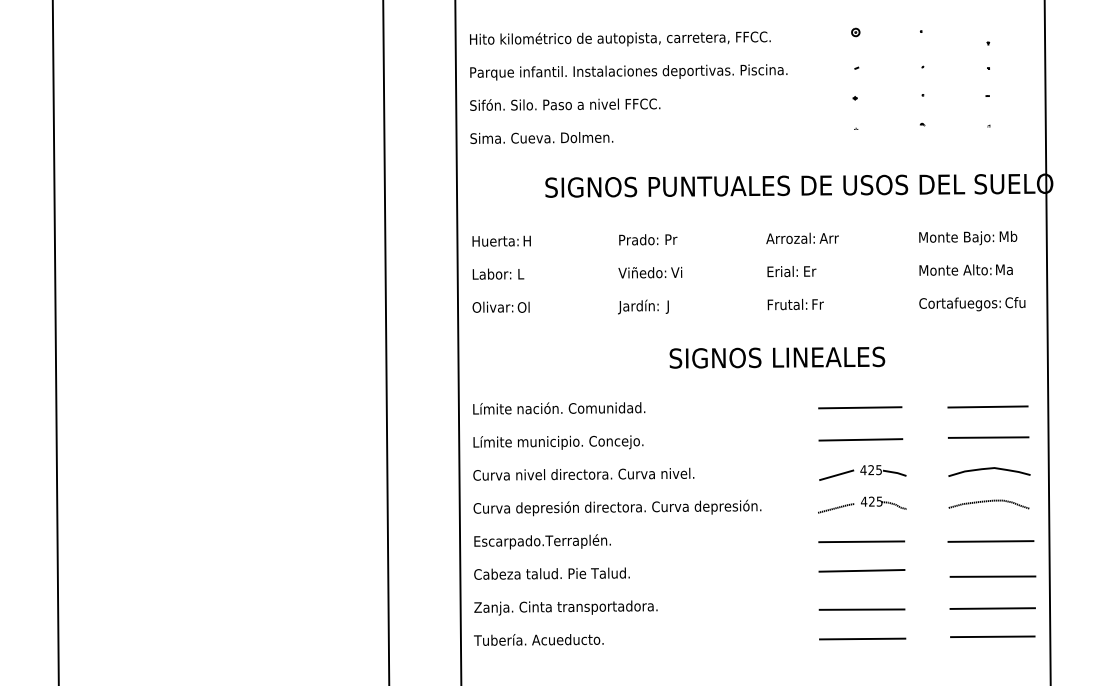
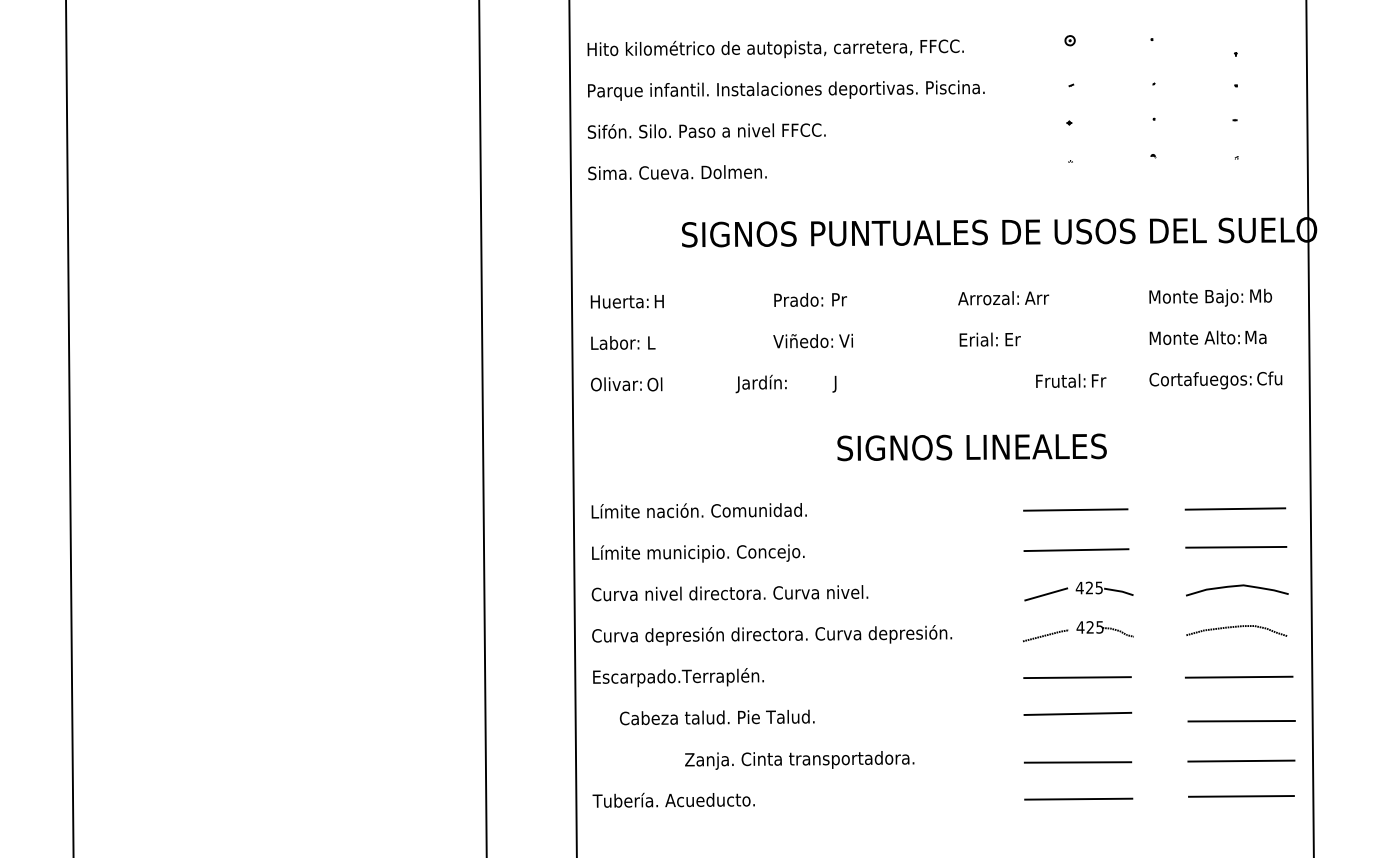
text: (796, 304) -> (1071, 380), moved
text: (637, 306) -> (760, 383), moved
text: (551, 573) -> (716, 717), moved
text: (565, 608) -> (799, 760), moved

